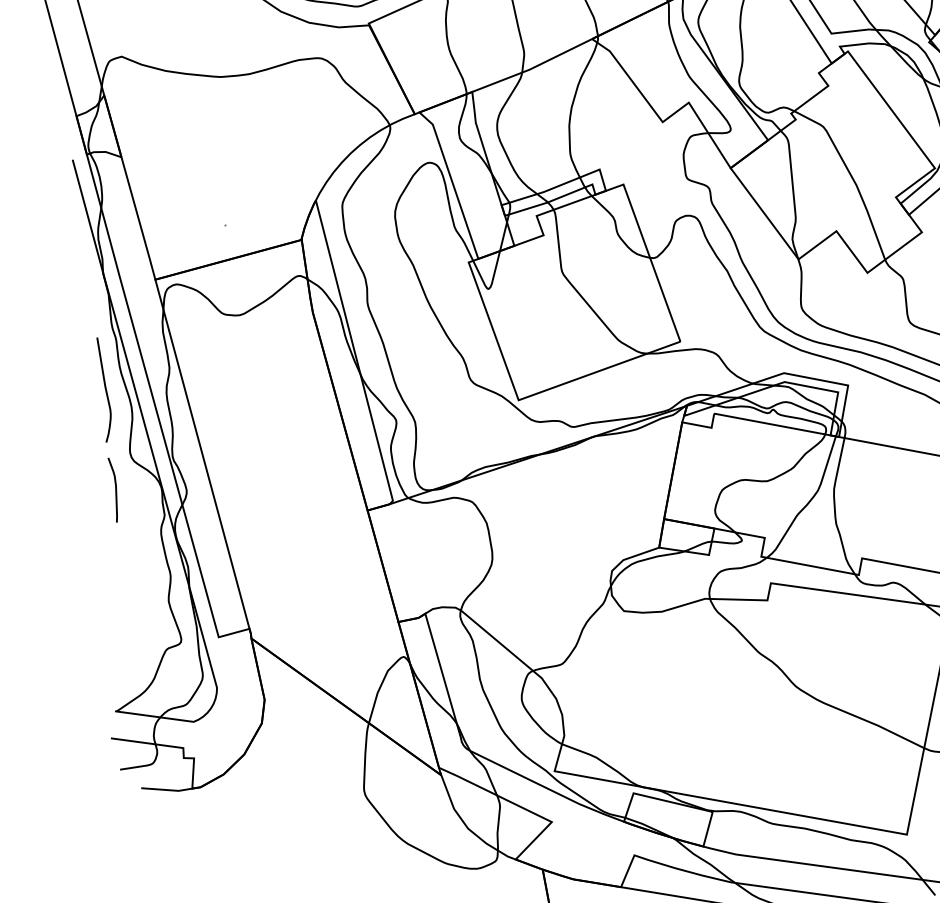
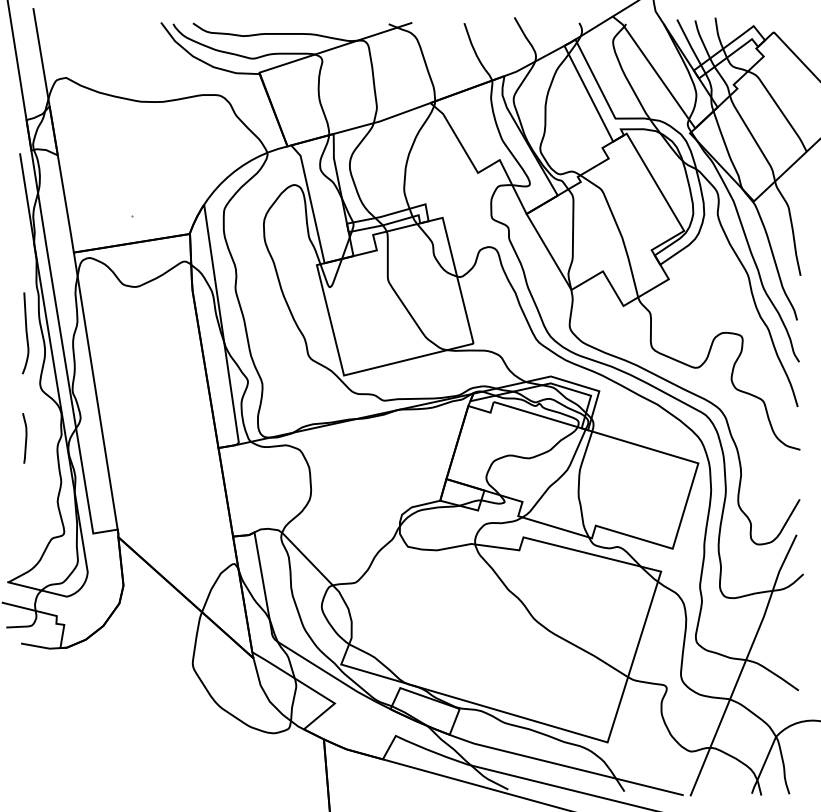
curve: (115, 490) -> (25, 438), moved

